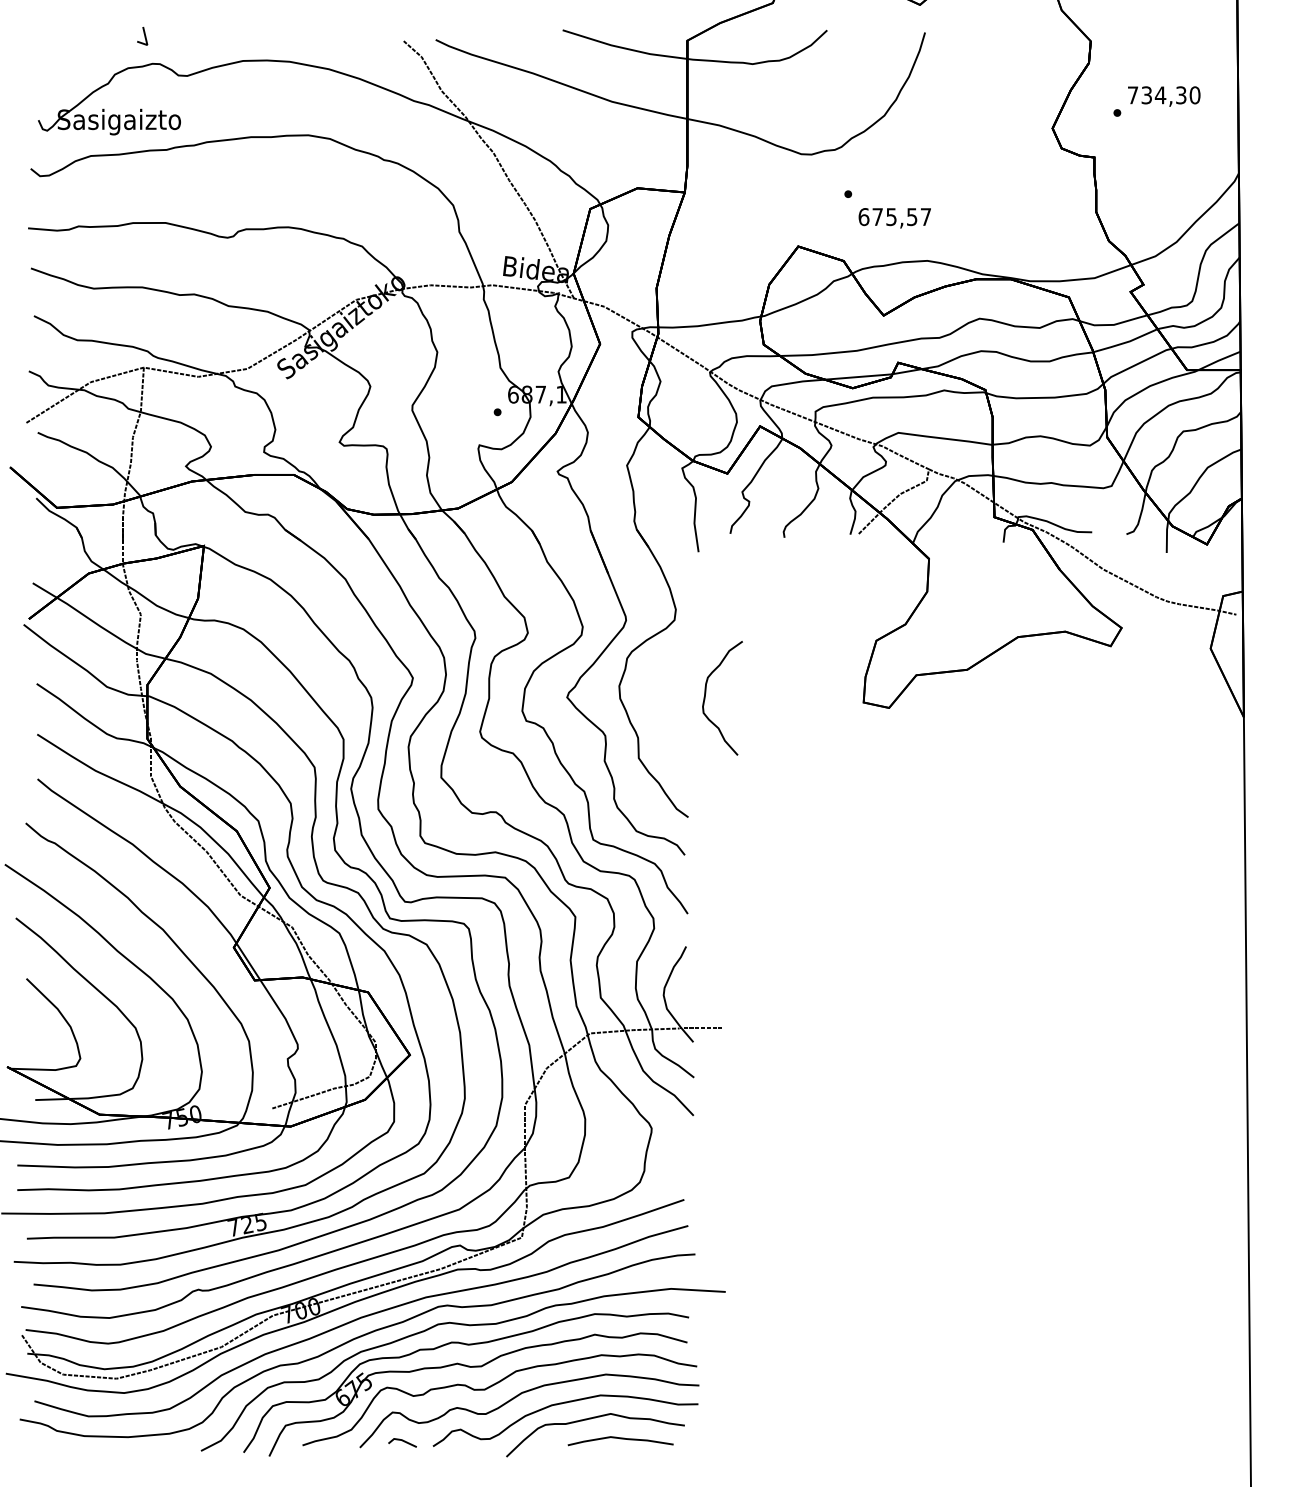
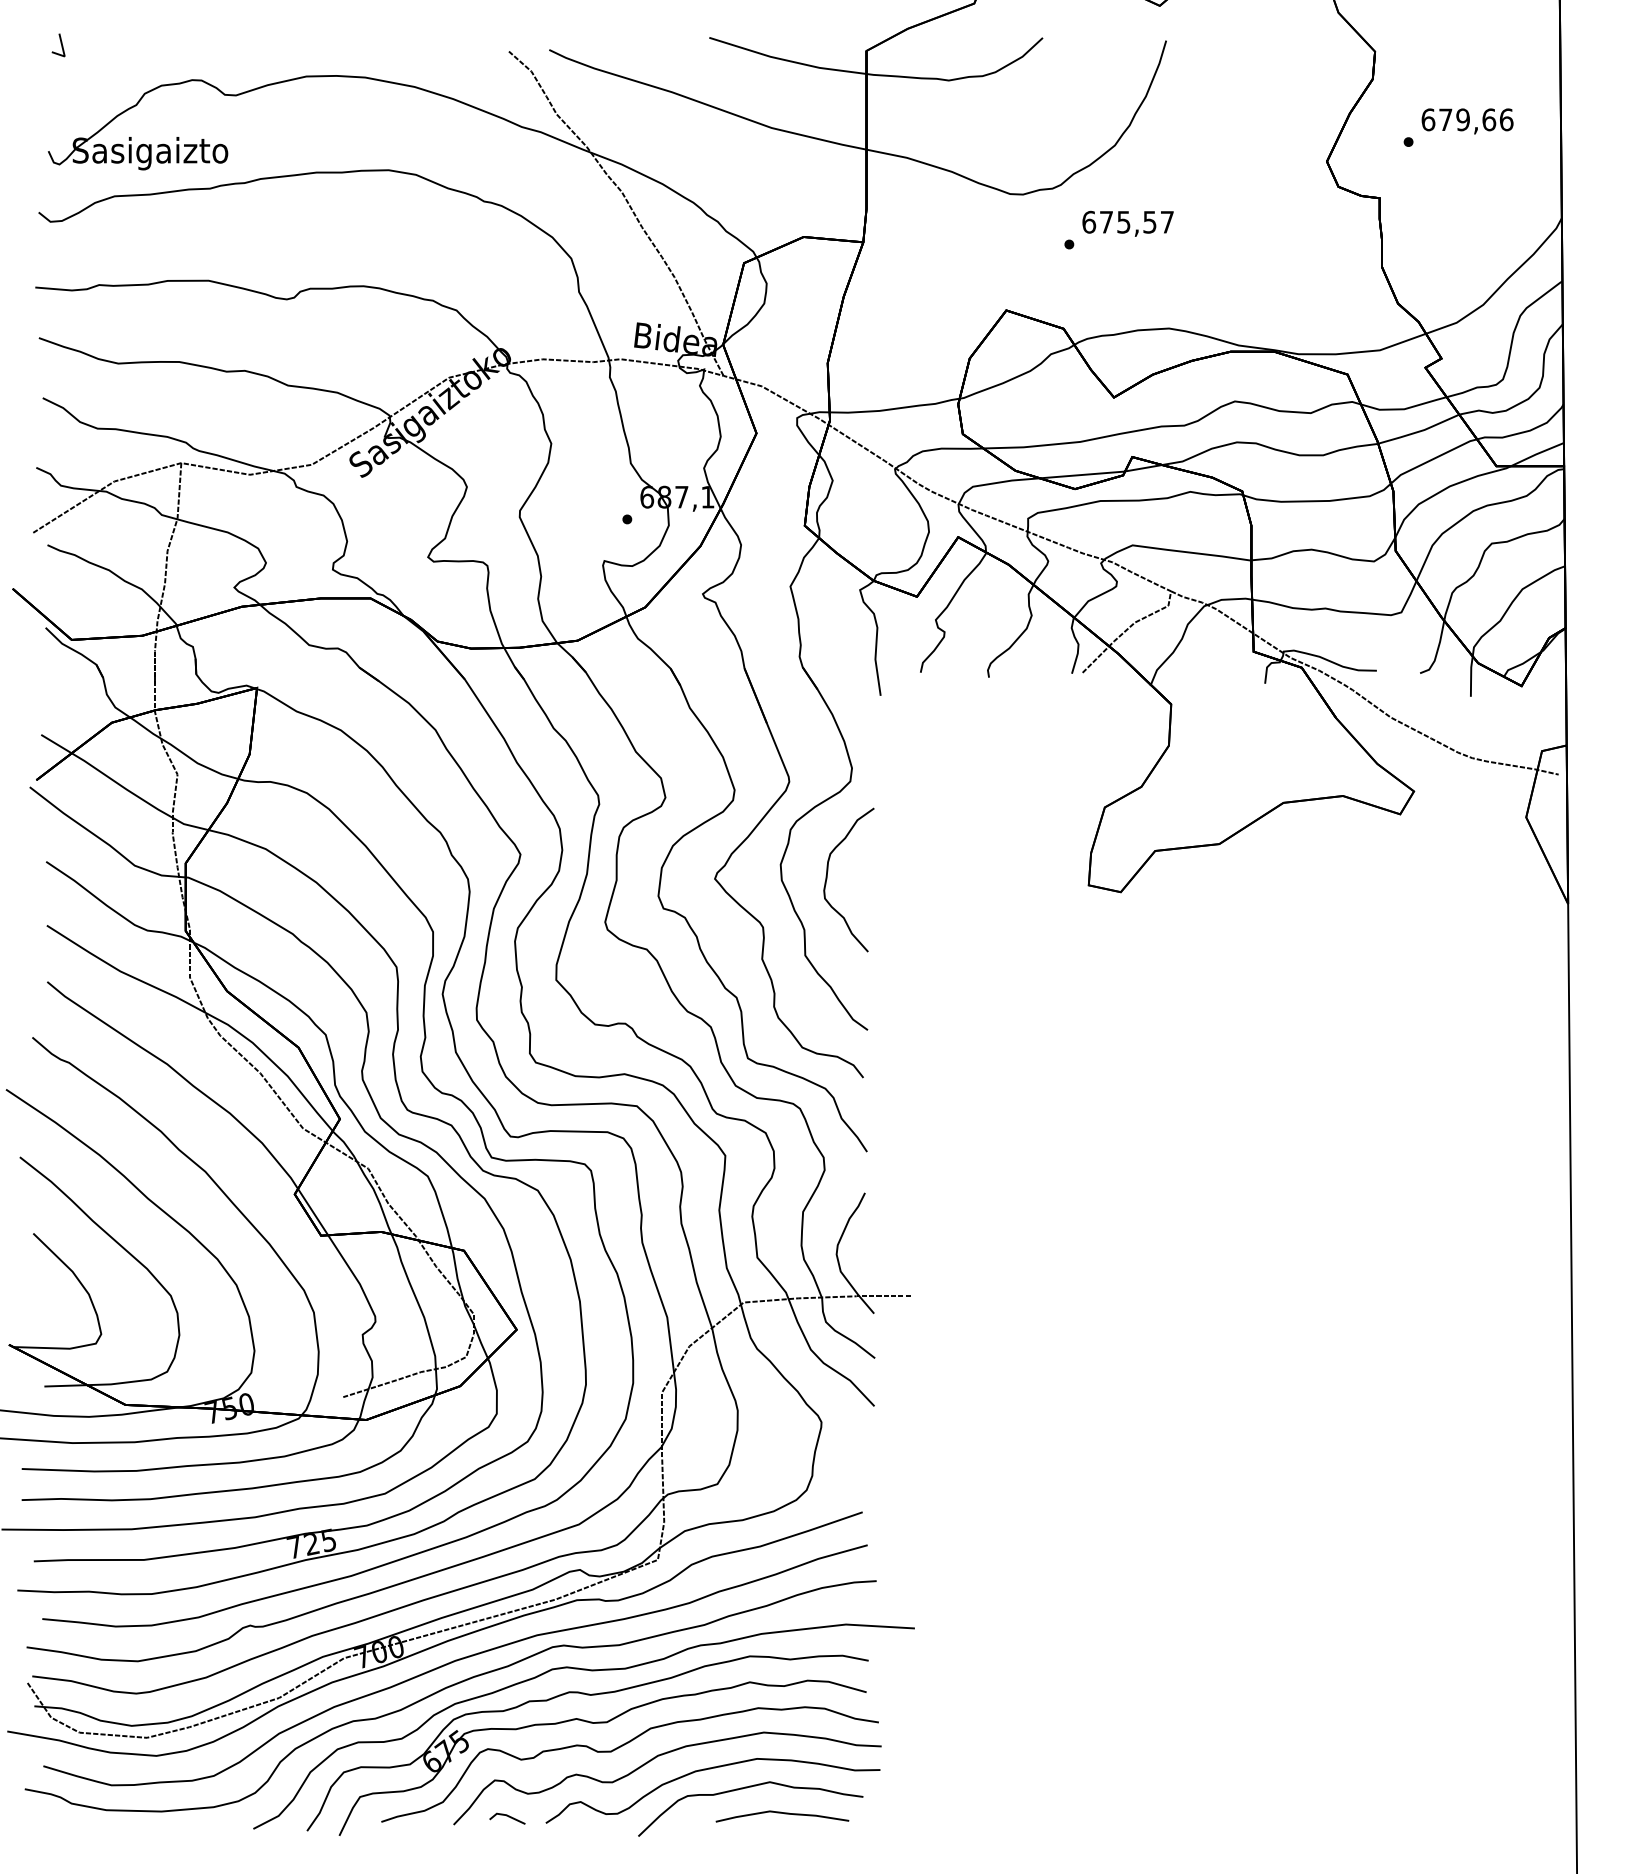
line: (144, 34) -> (60, 43), moved
text: (1164, 95) -> (1467, 119), 734,30 -> 679,66
text: (894, 218) -> (1127, 223), moved
curve: (705, 697) -> (827, 879), moved

